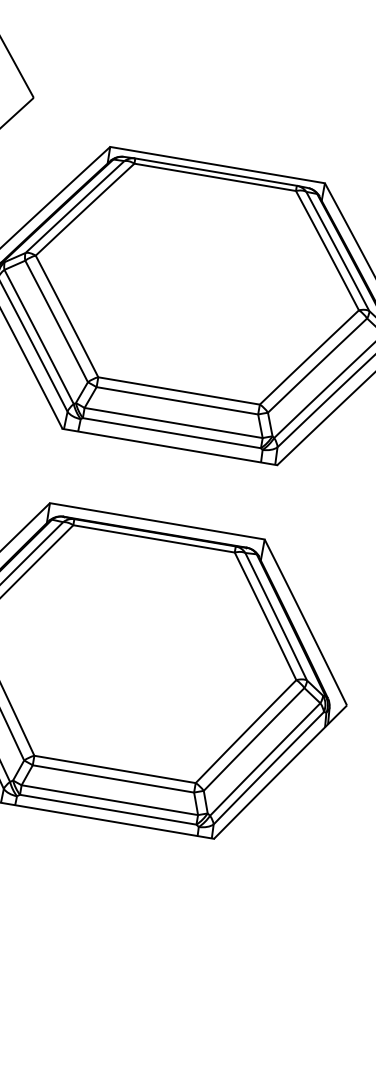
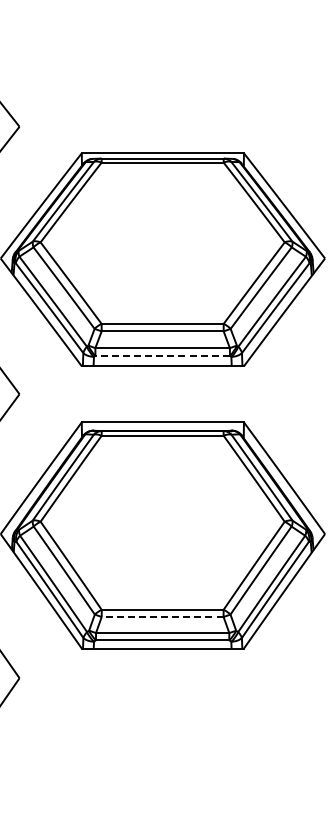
line: (171, 432) -> (162, 355), solid -> dashed
line: (113, 779) -> (162, 617), solid -> dashed

